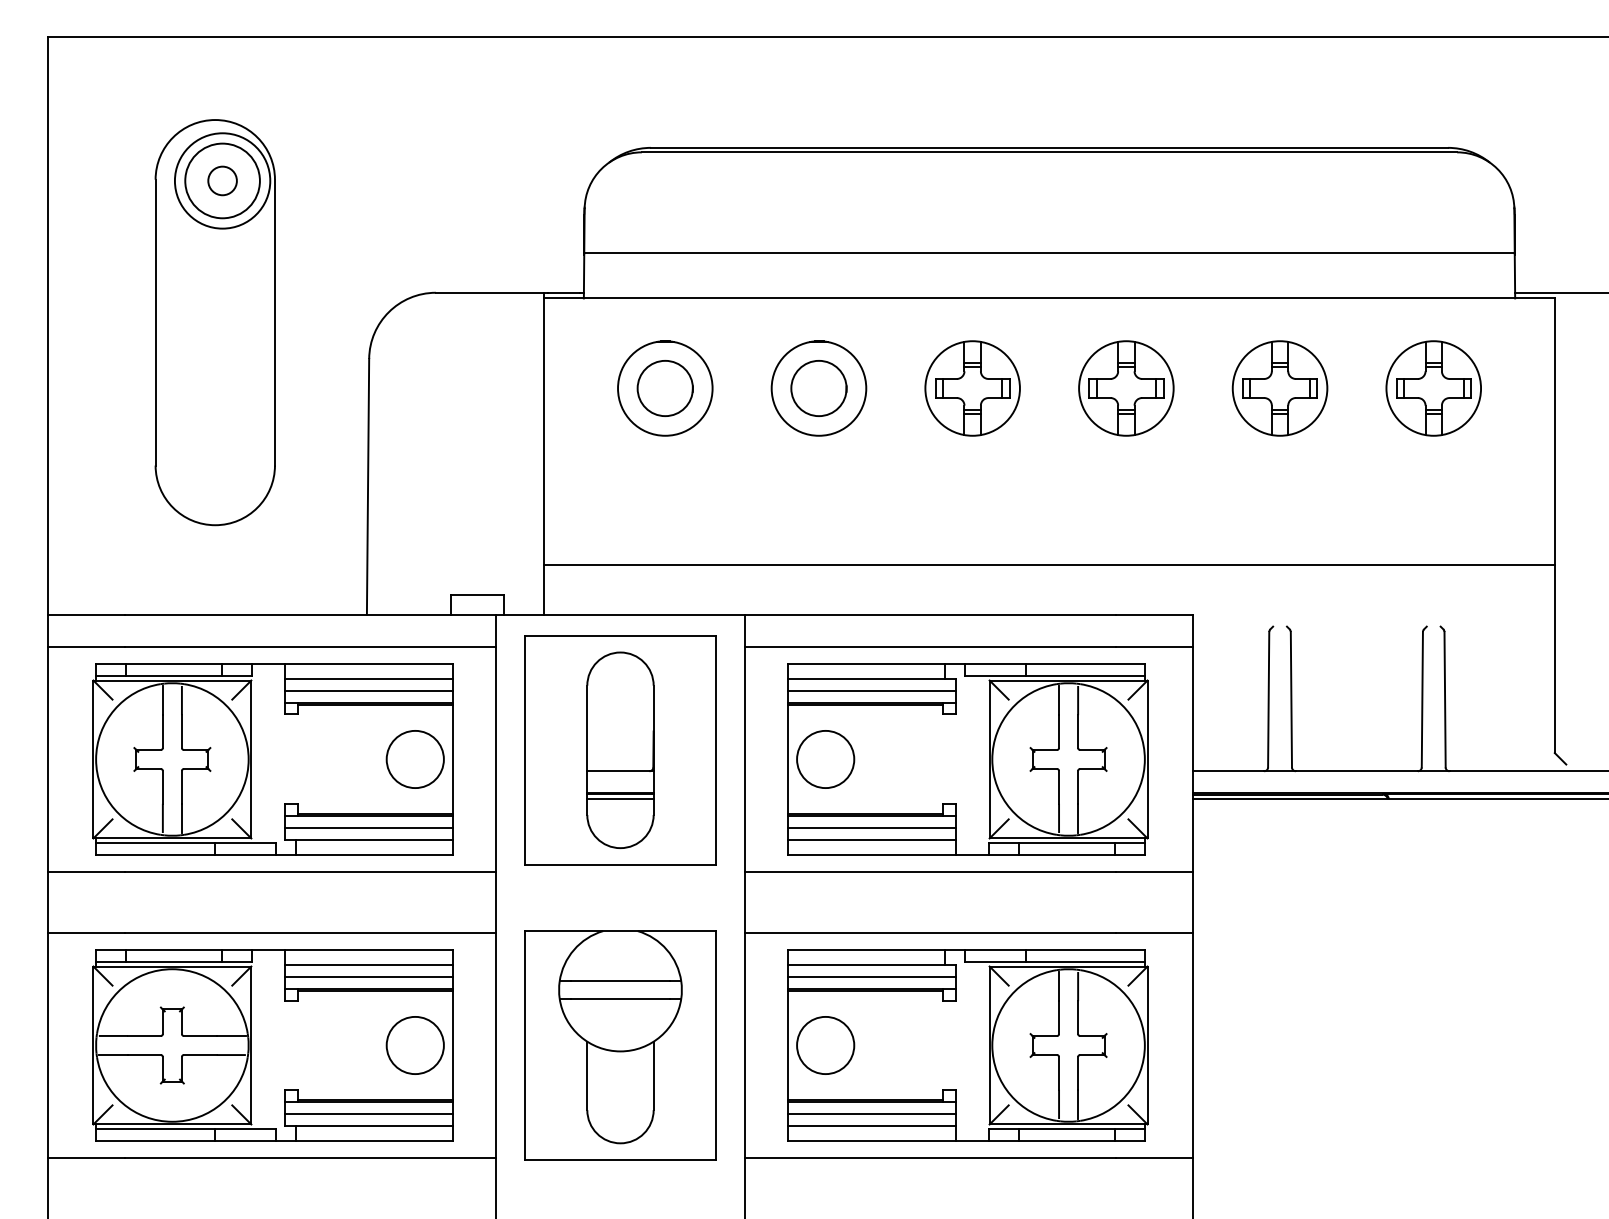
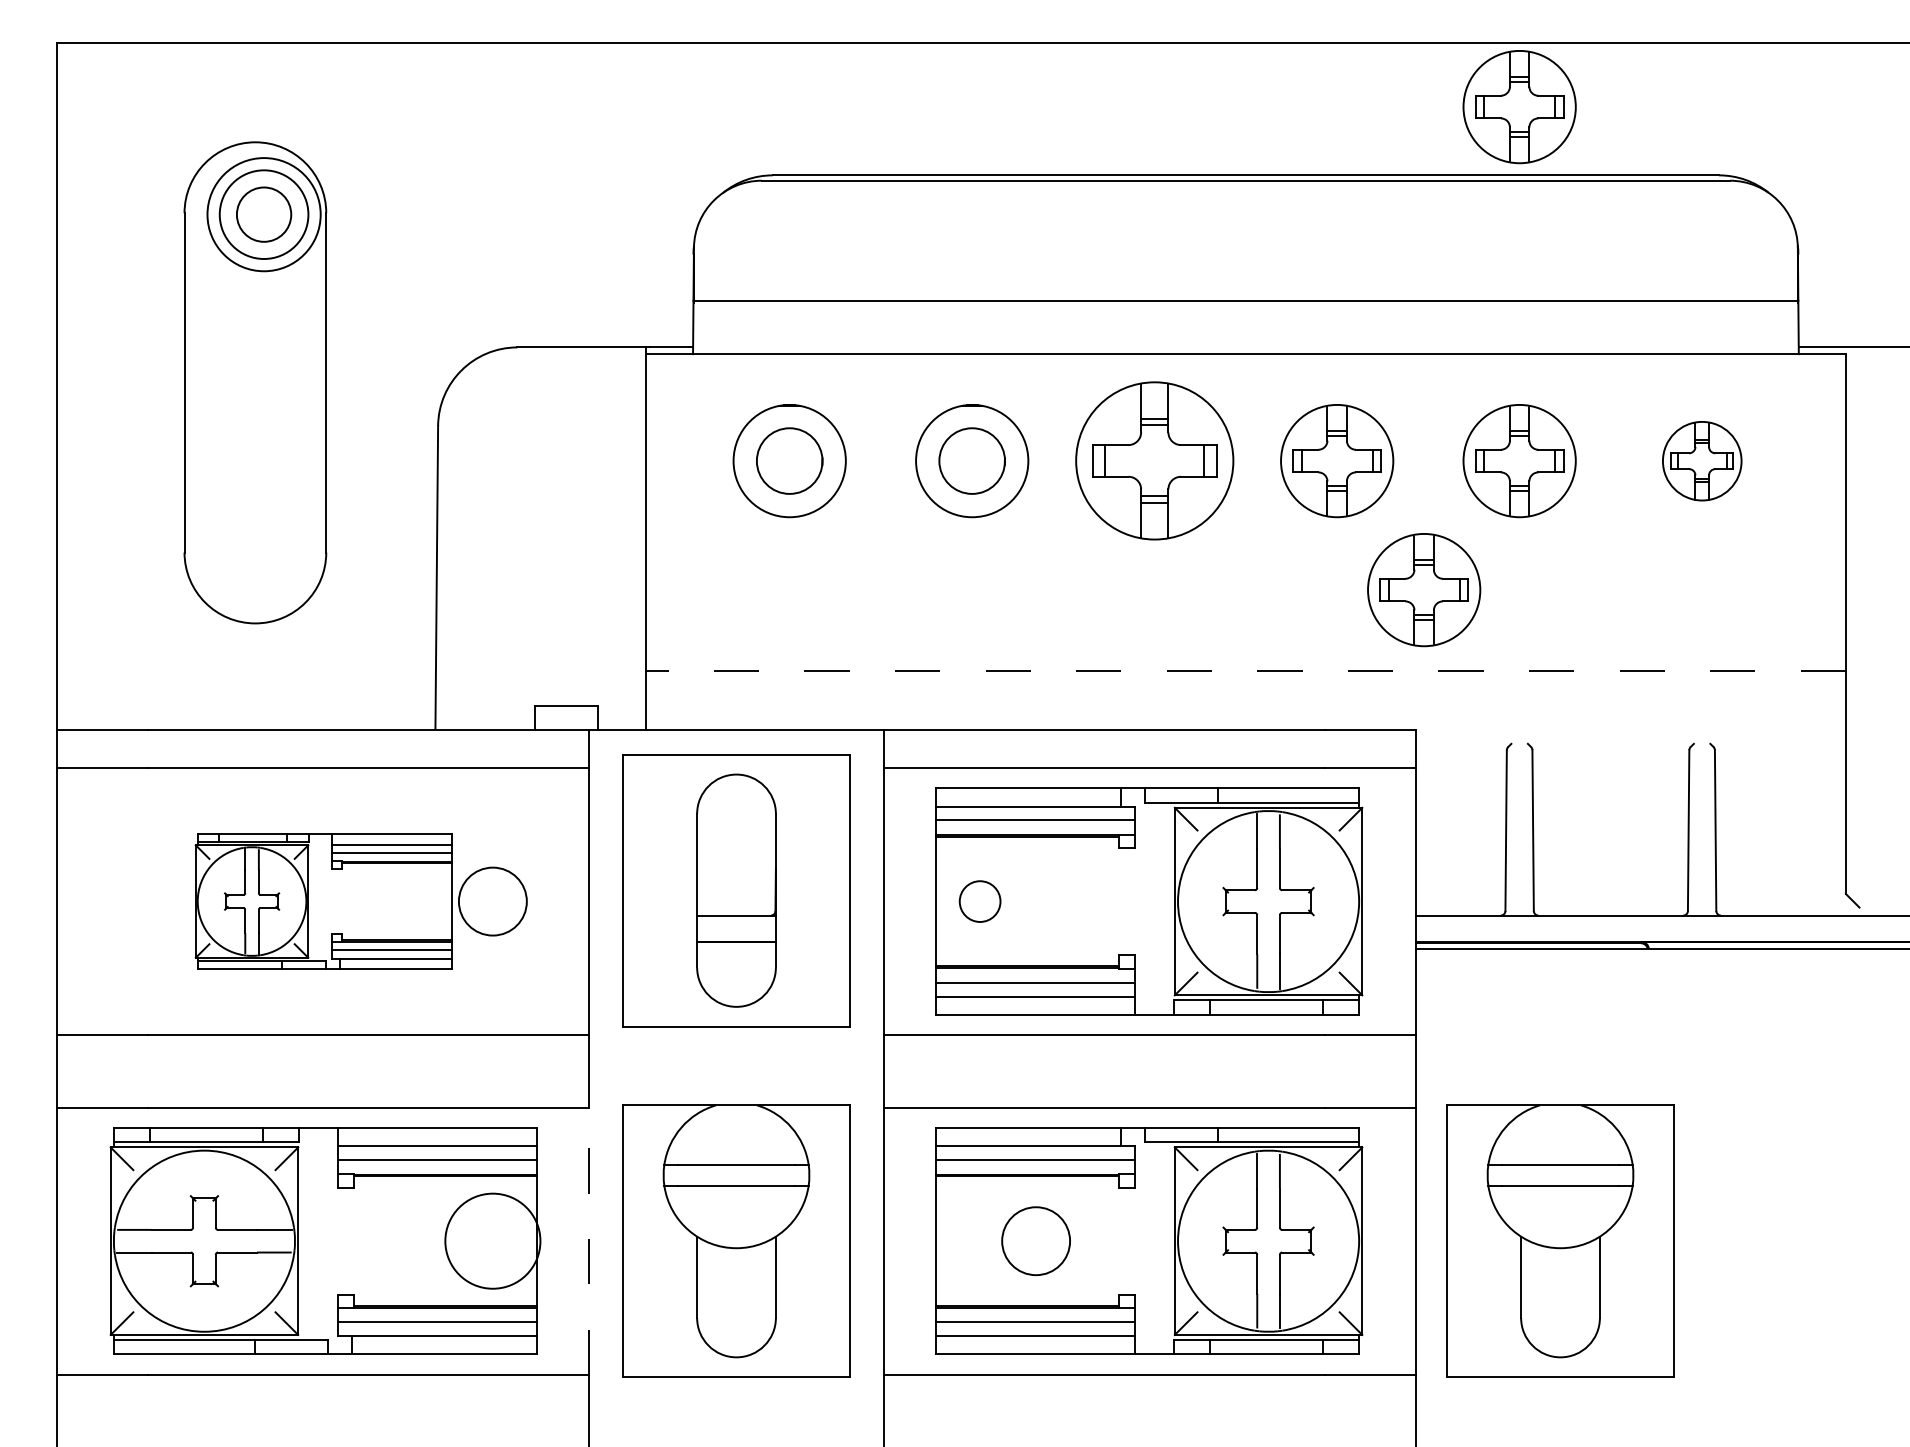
part: (1279, 90) -> (1519, 107), added
circle: (222, 180) -> (264, 214), size x1.6
part: (972, 388) -> (1154, 461), size x1.4
part: (1434, 388) -> (1702, 461), size x0.7
part: (1199, 497) -> (1424, 590), added
line: (1049, 565) -> (1245, 671), solid -> dashed
part: (272, 759) -> (323, 901), size x0.6
circle: (825, 759) -> (980, 901), size x0.6
line: (620, 798) -> (736, 948), removed
circle: (825, 1044) -> (1035, 1240), moved
part: (1314, 1044) -> (1560, 1240), added
circle: (414, 1045) -> (492, 1241), size x1.4
line: (496, 1045) -> (589, 1241), solid -> dashed

